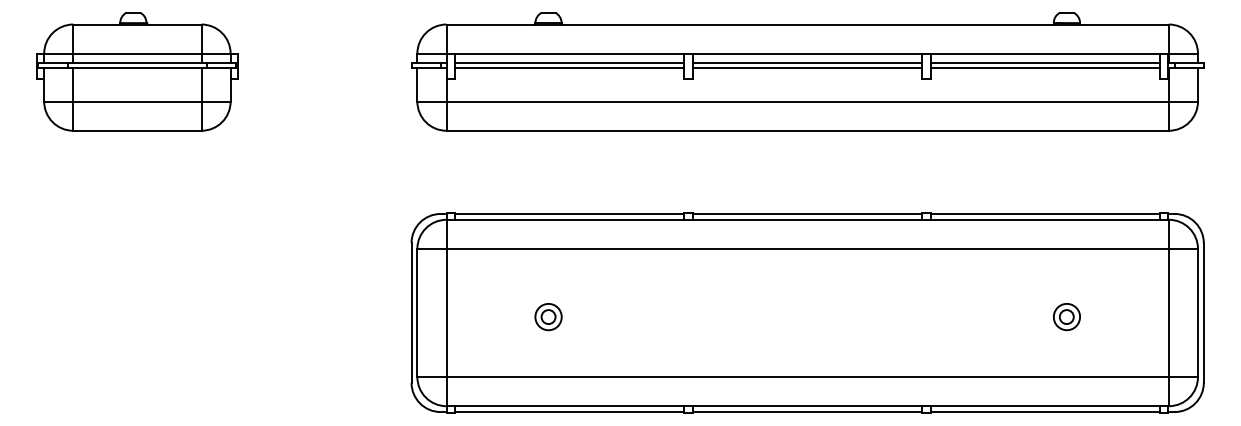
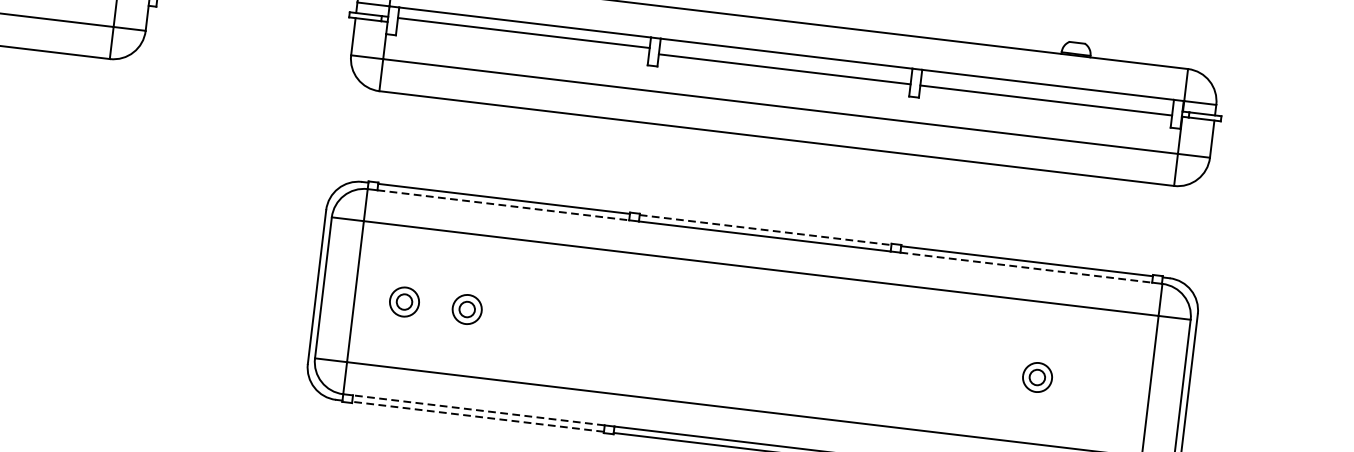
line: (807, 63) -> (785, 64), removed
line: (1044, 63) -> (1046, 95), removed
line: (569, 67) -> (523, 37), removed
line: (807, 213) -> (765, 229), solid -> dashed
line: (570, 219) -> (504, 205), solid -> dashed
line: (1045, 219) -> (1026, 267), solid -> dashed
part: (491, 317) -> (404, 302), added
line: (569, 406) -> (478, 410), solid -> dashed
line: (569, 412) -> (477, 417), solid -> dashed

